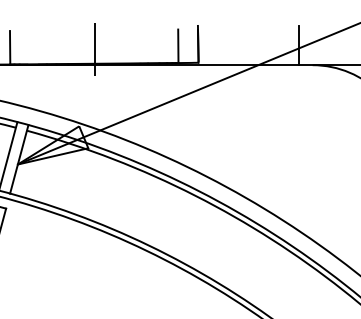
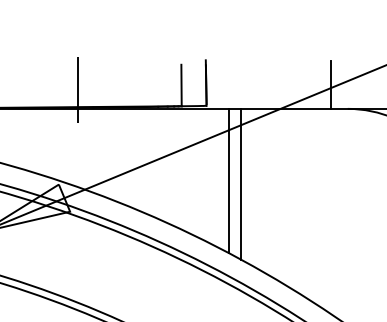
line: (216, 123) -> (228, 181), added
line: (226, 126) -> (241, 184), added

